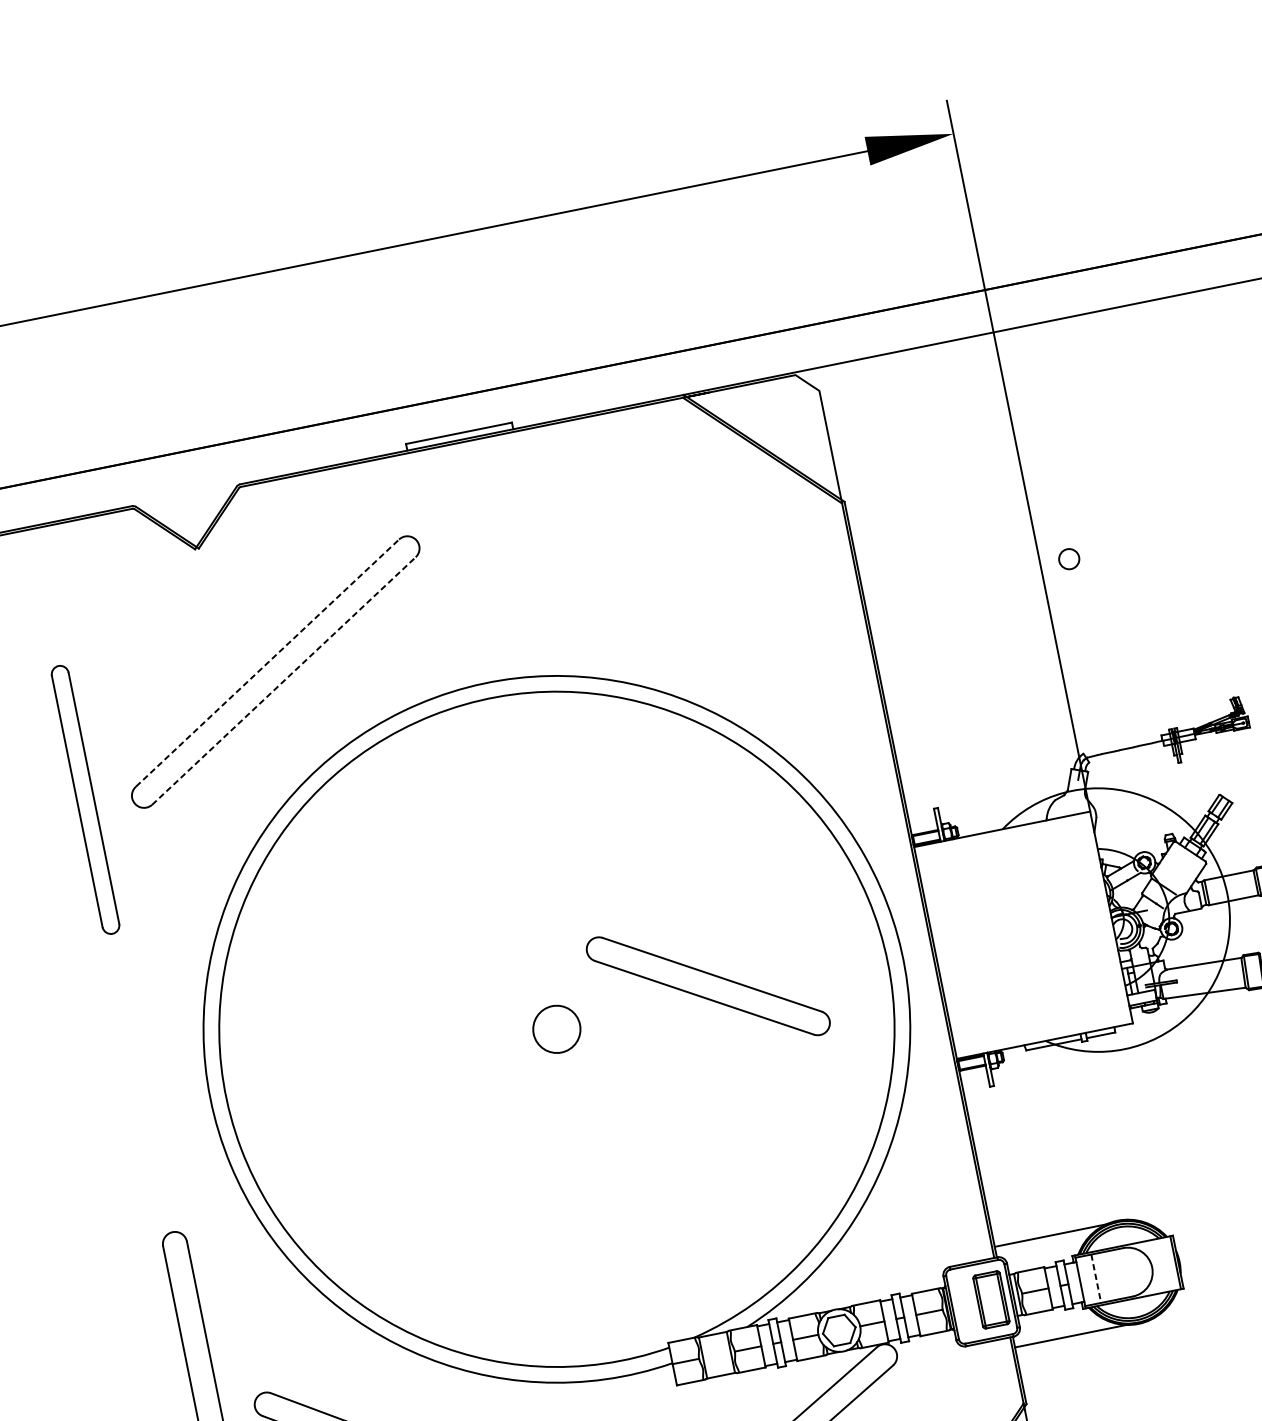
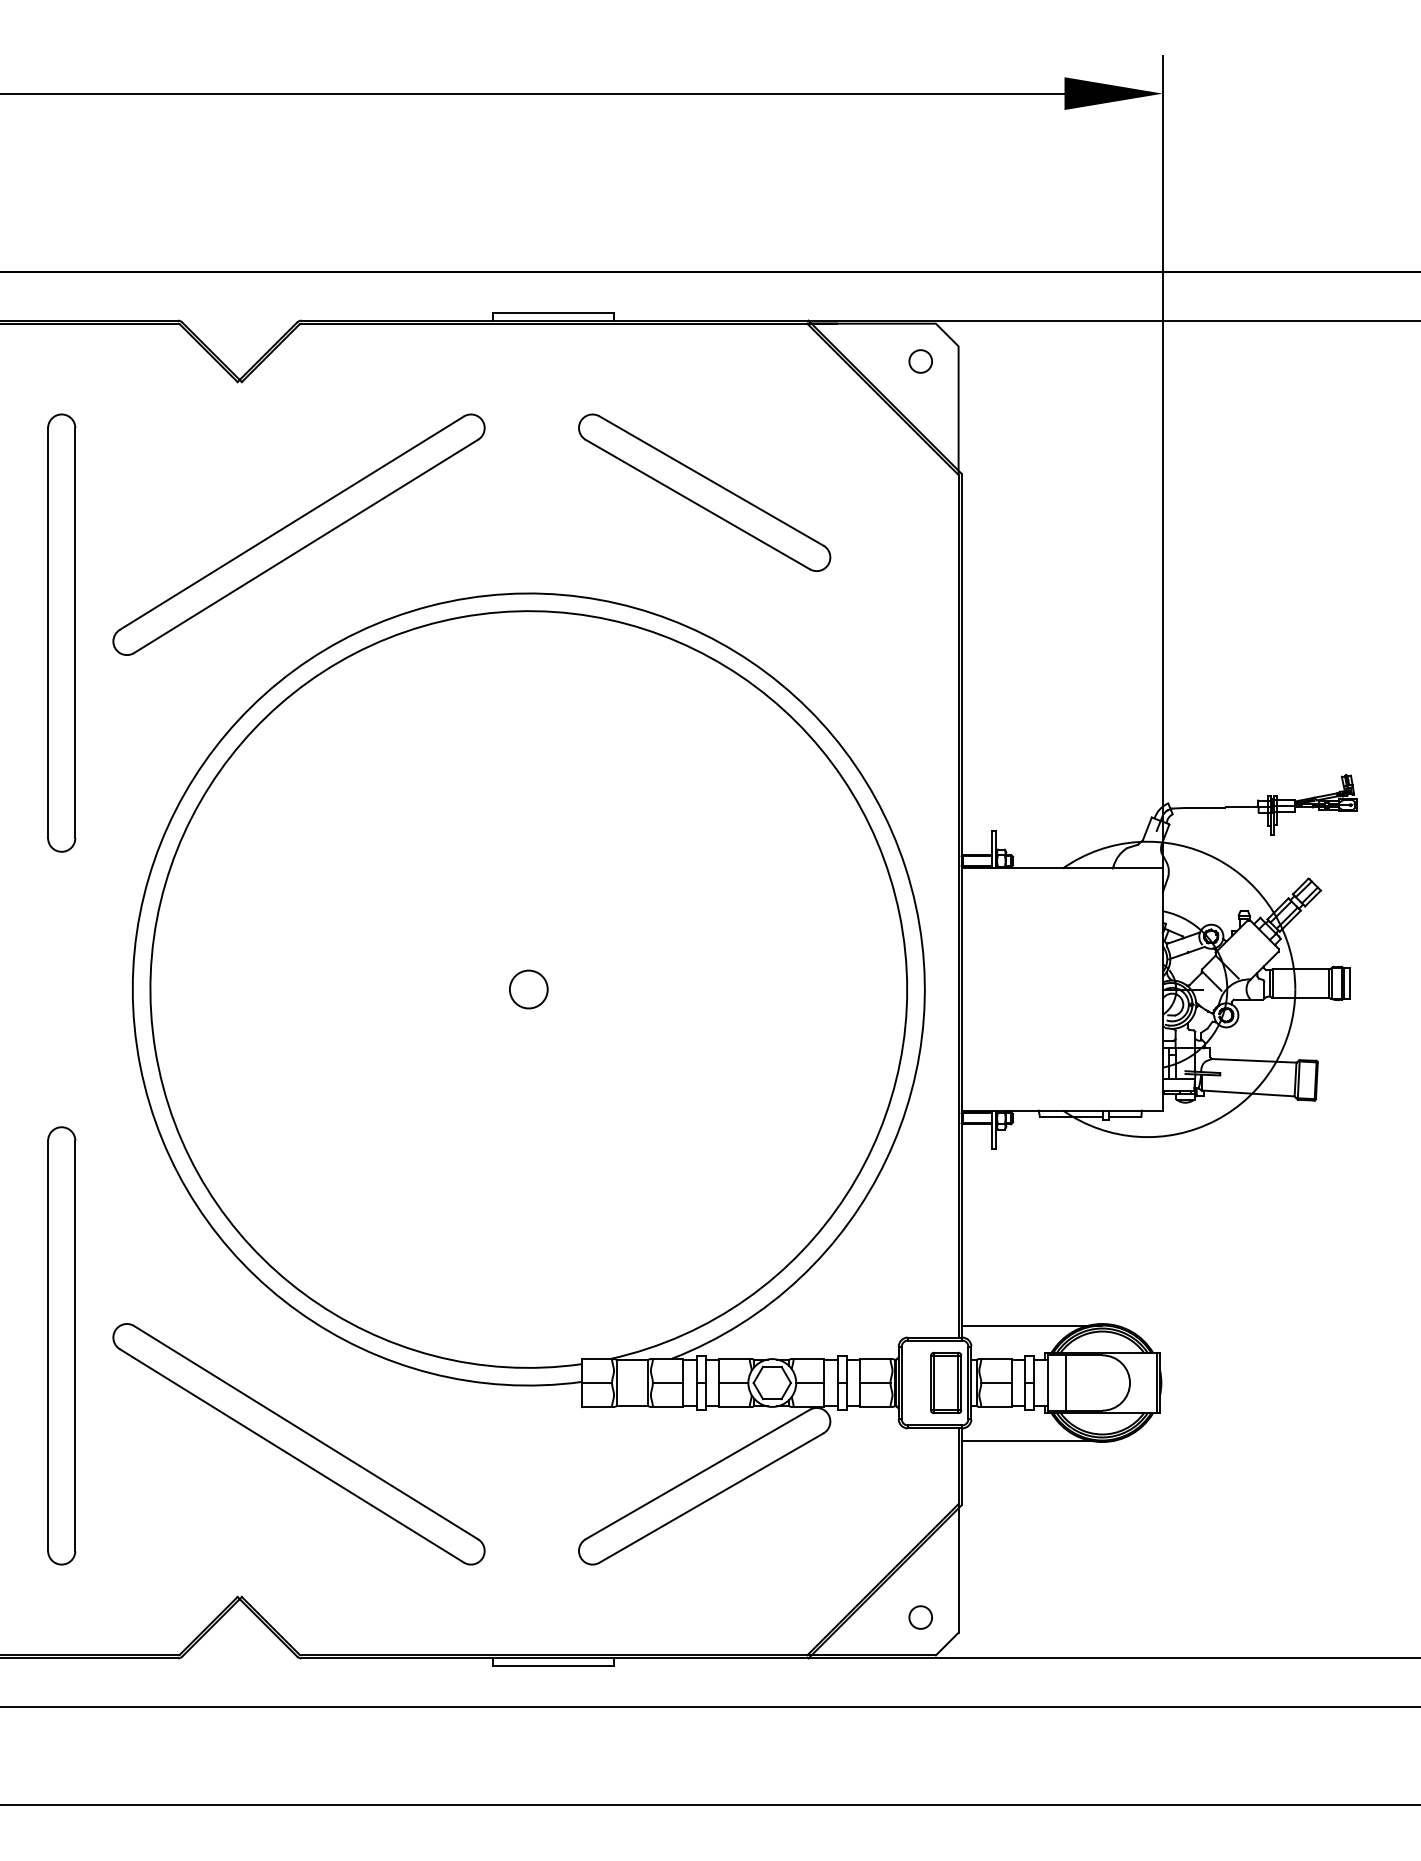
circle: (1069, 559) -> (920, 361), moved
line: (267, 662) -> (292, 522), dashed -> solid
line: (284, 681) -> (306, 546), dashed -> solid
part: (85, 799) -> (61, 632), size x1.43
part: (708, 986) -> (704, 492), moved
circle: (556, 1029) -> (528, 989), size x0.71
line: (1096, 1279) -> (1066, 1383), dashed -> solid

